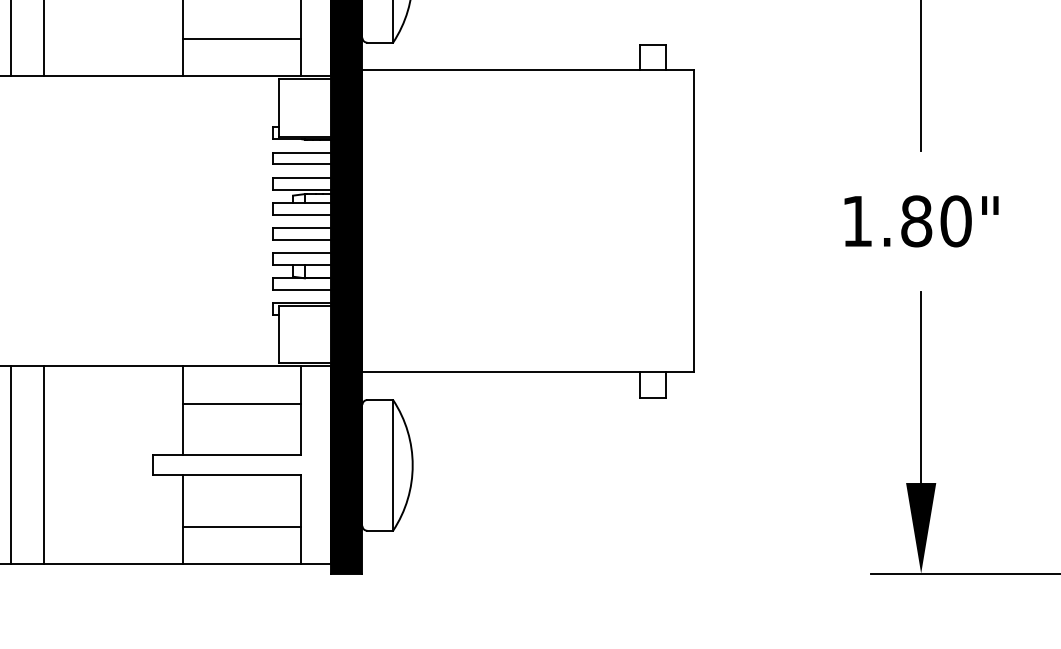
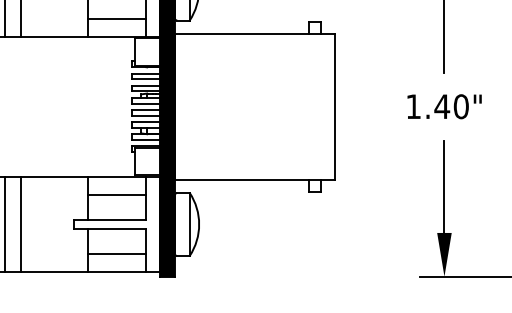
text: (917, 220) -> (442, 106), 1.80" -> 1.40"

